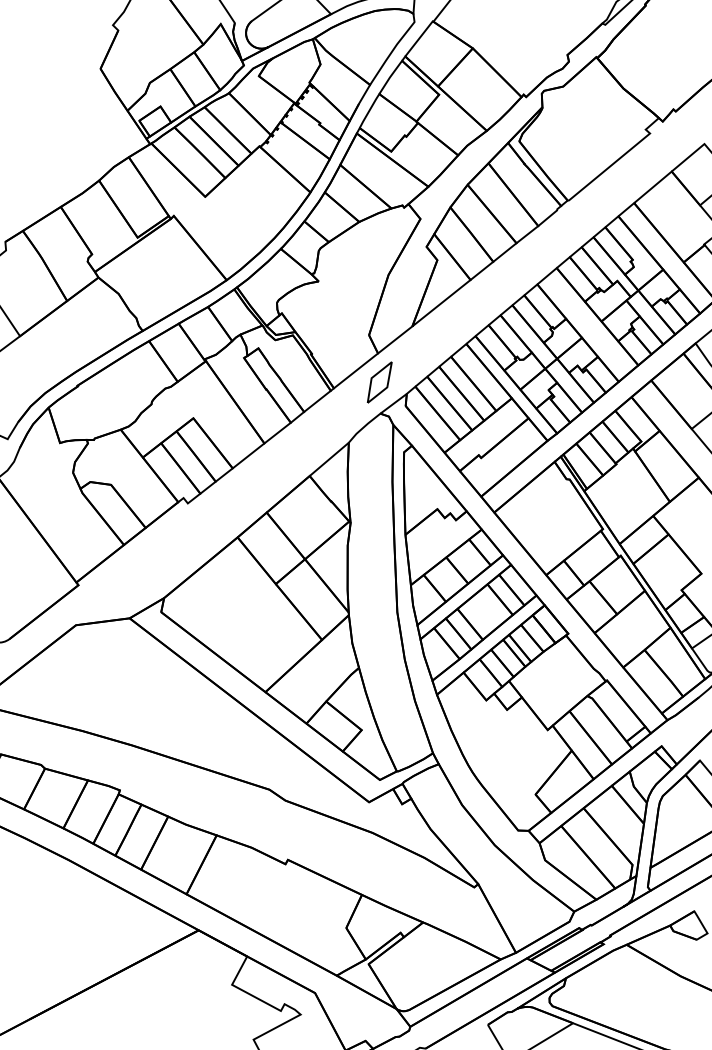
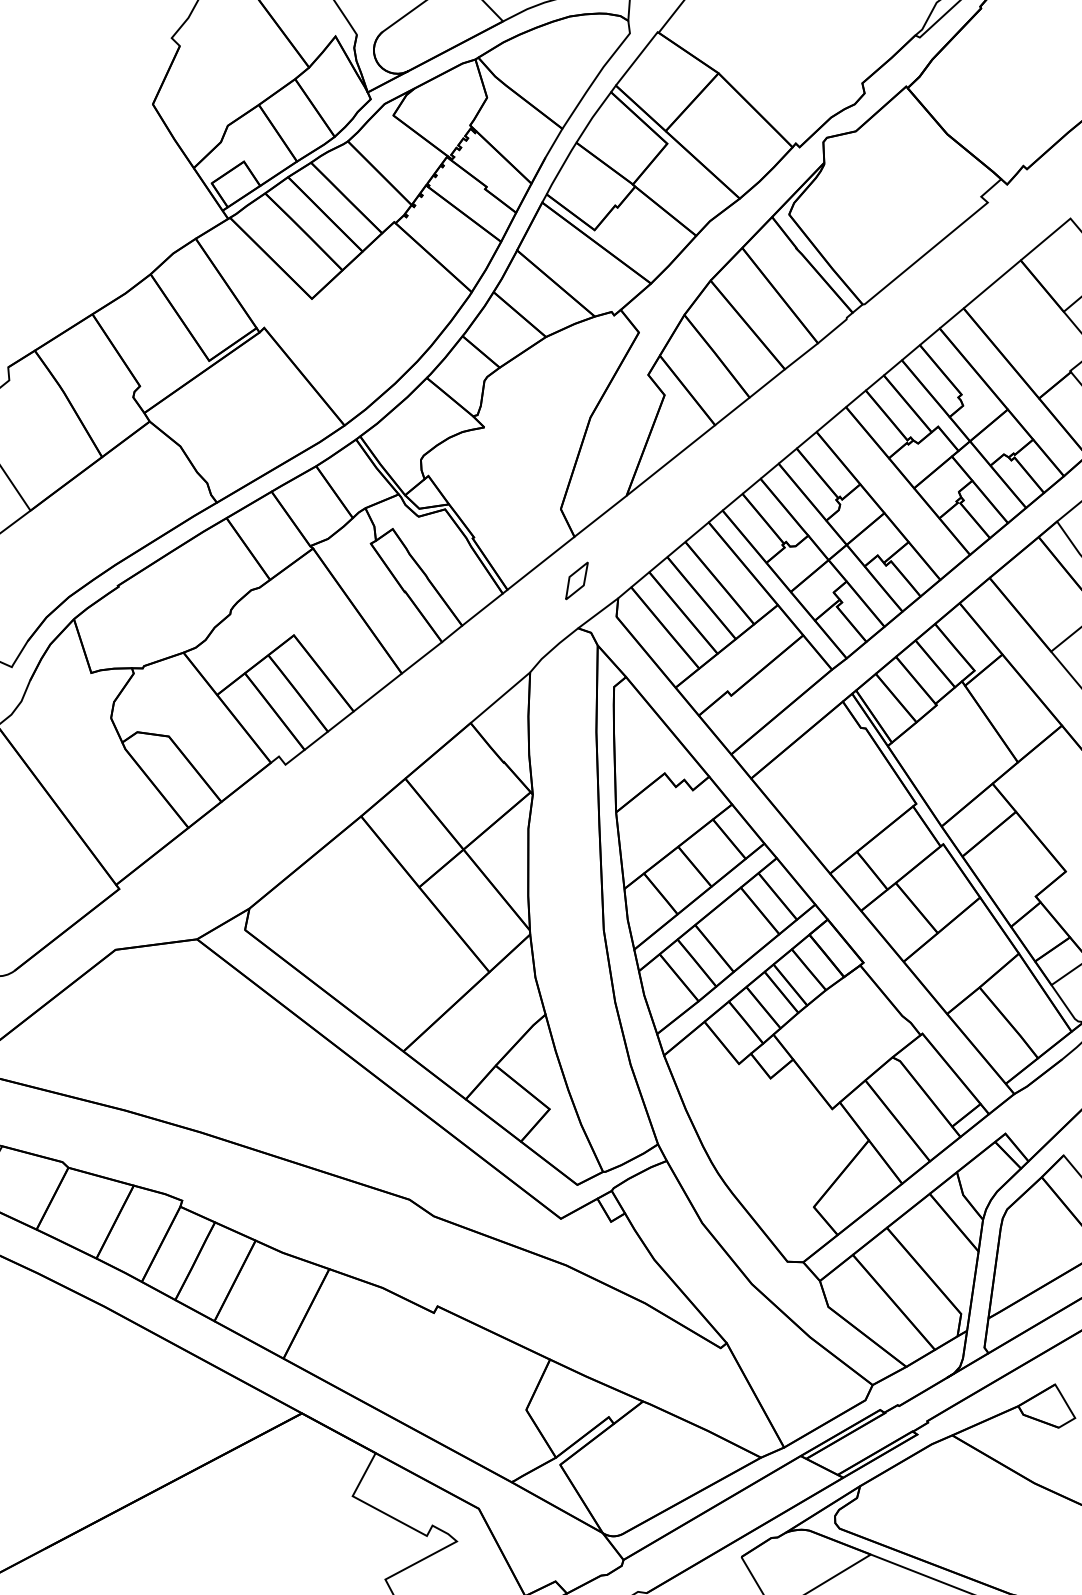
part: (379, 382) -> (576, 580), size x0.6

